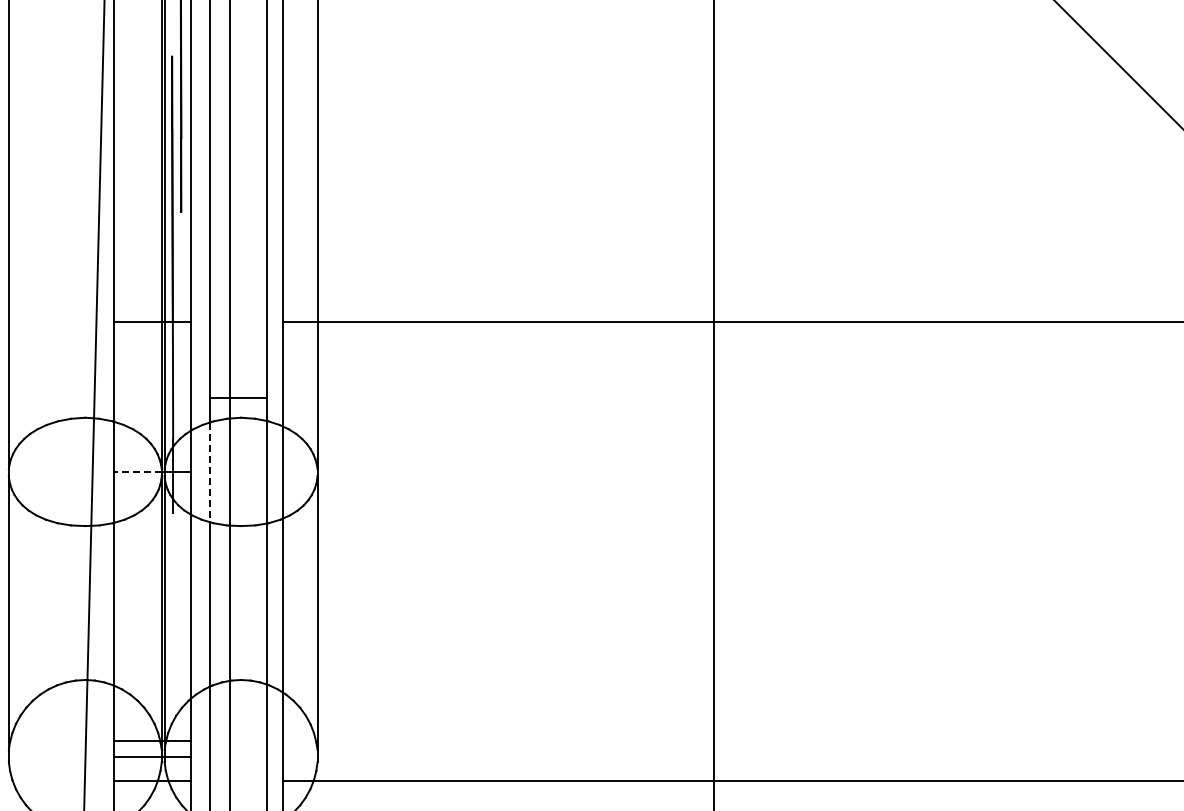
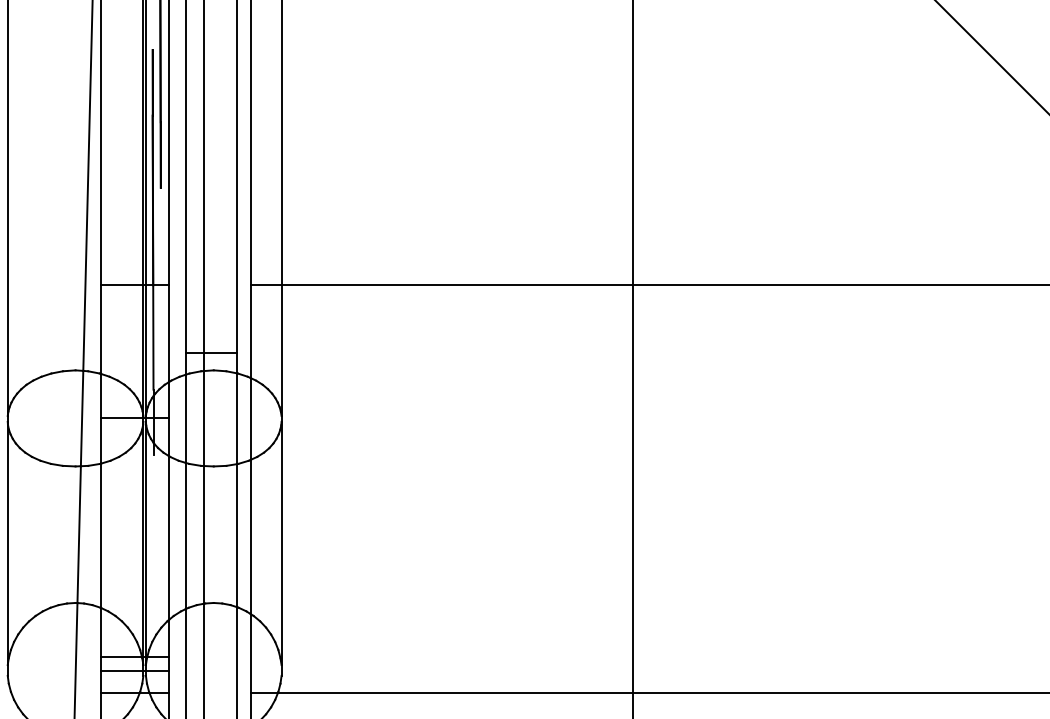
line: (137, 471) -> (121, 418), dashed -> solid
line: (209, 472) -> (185, 418), dashed -> solid

